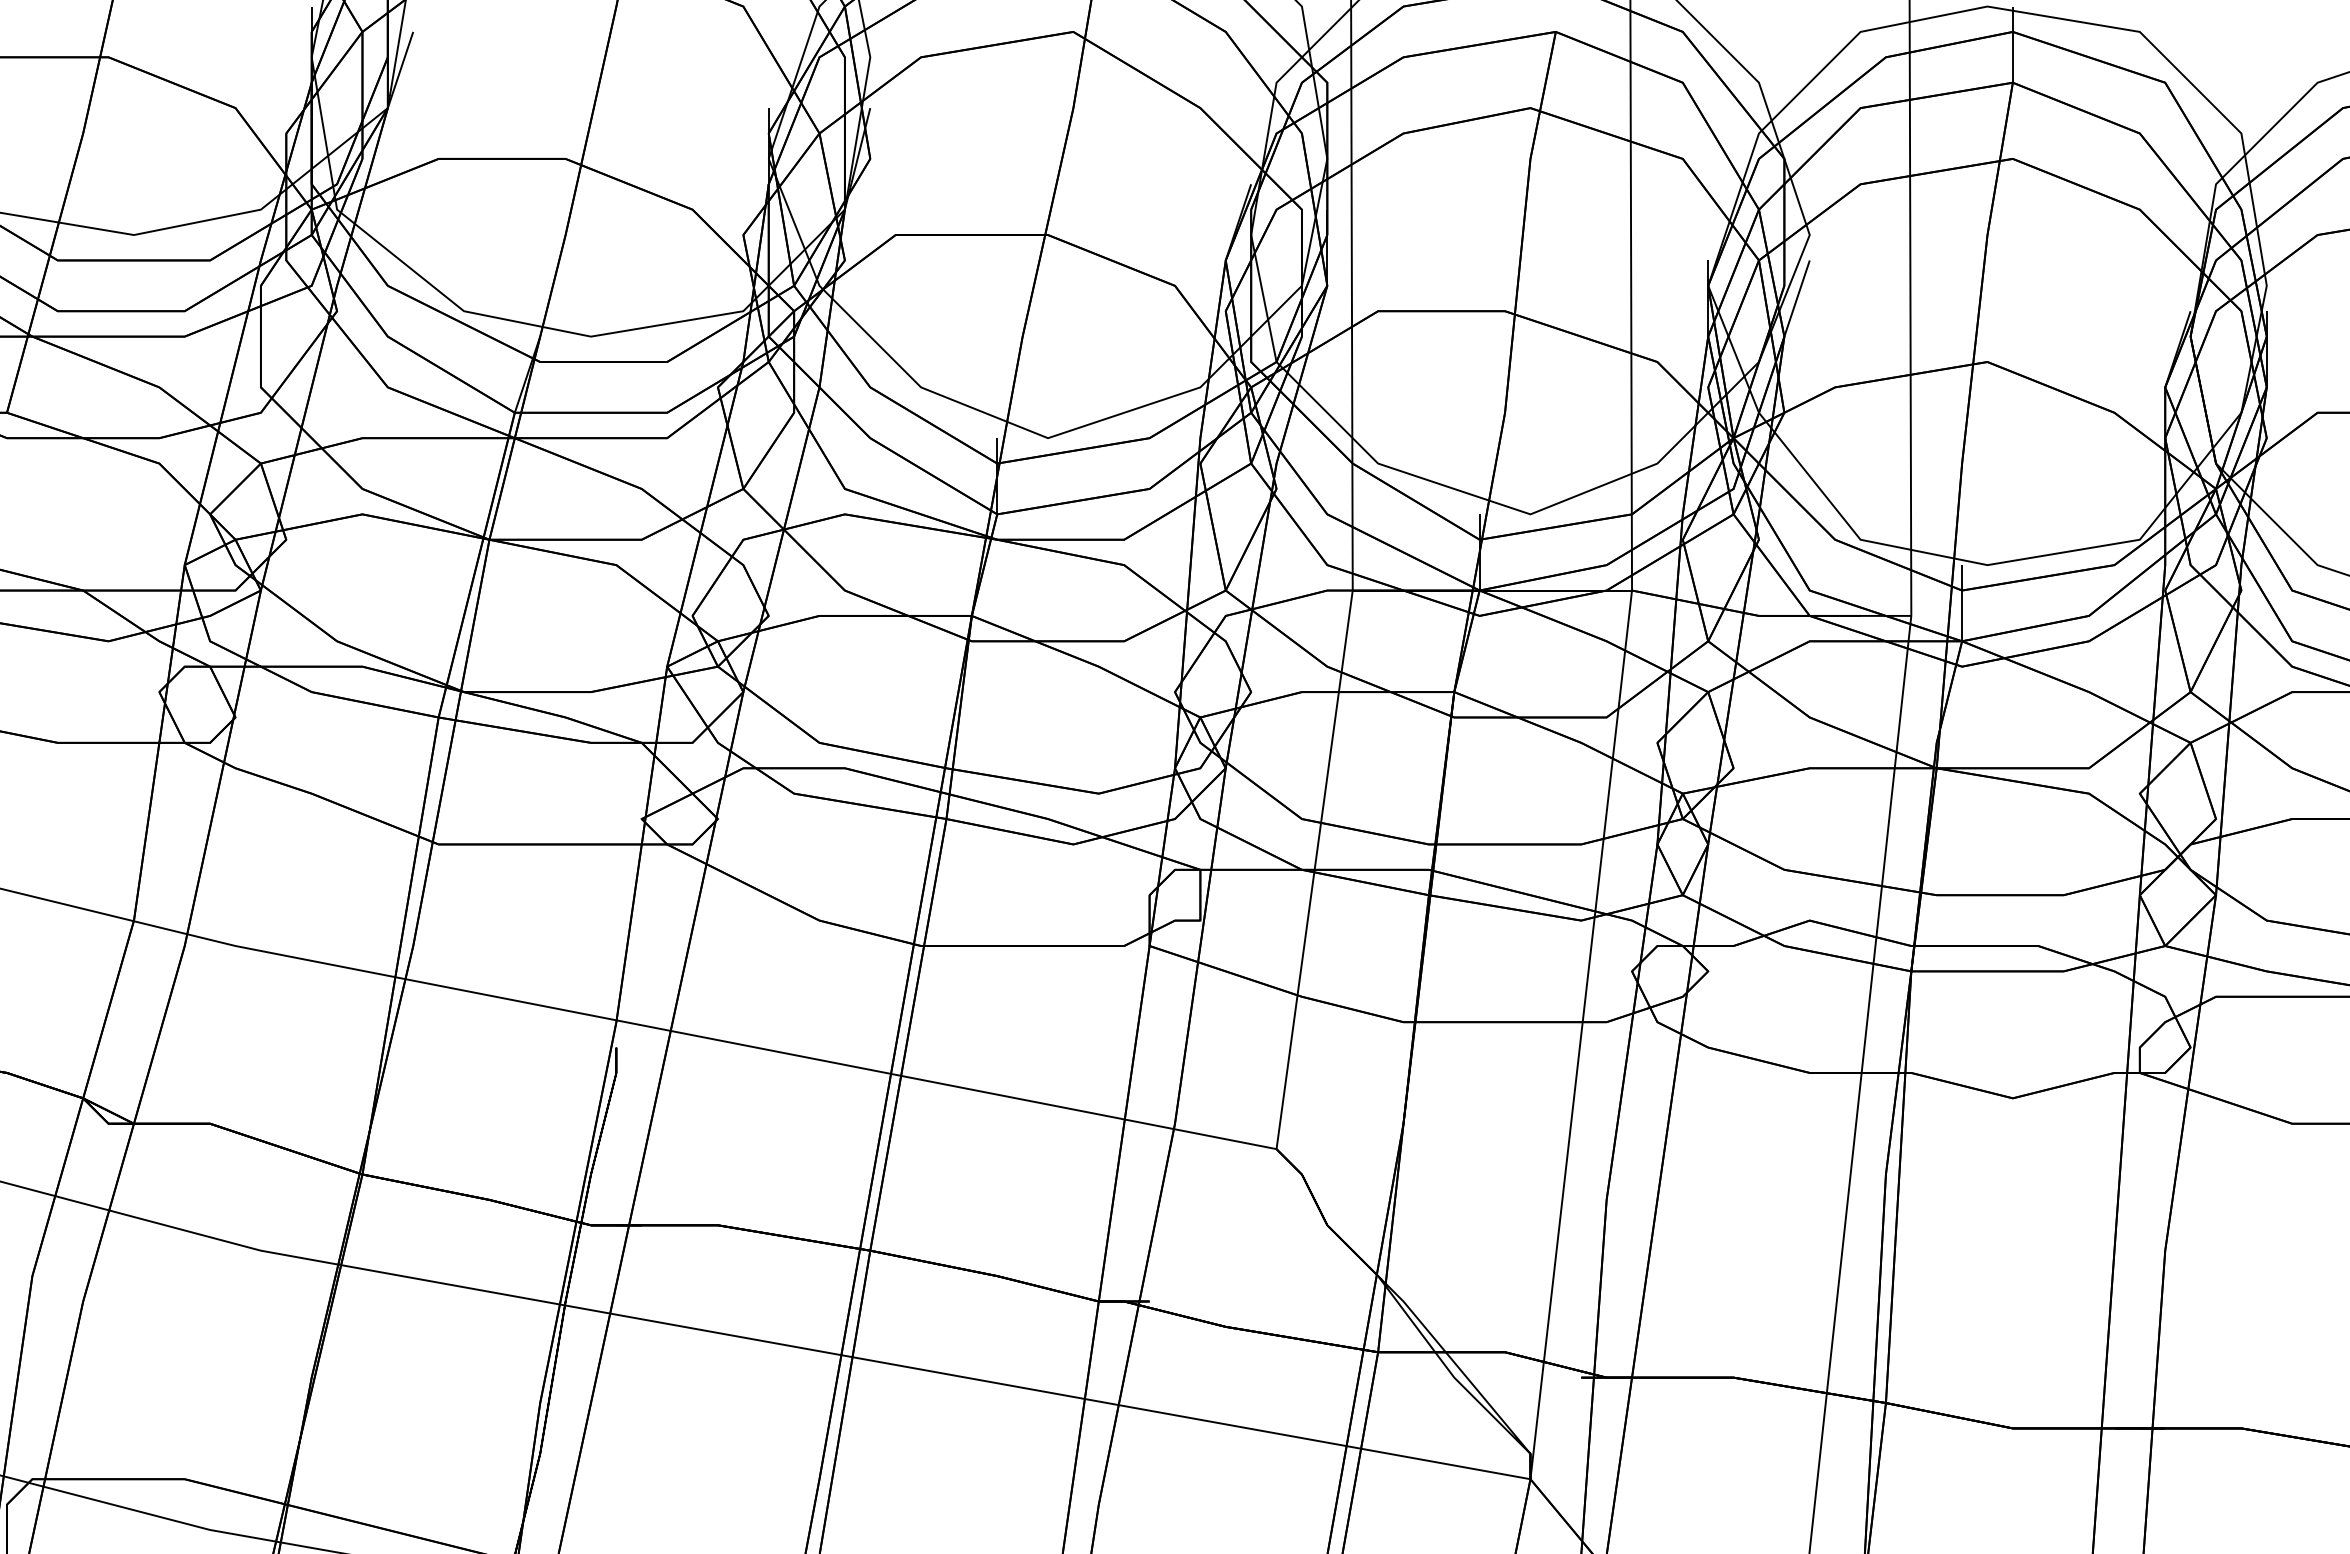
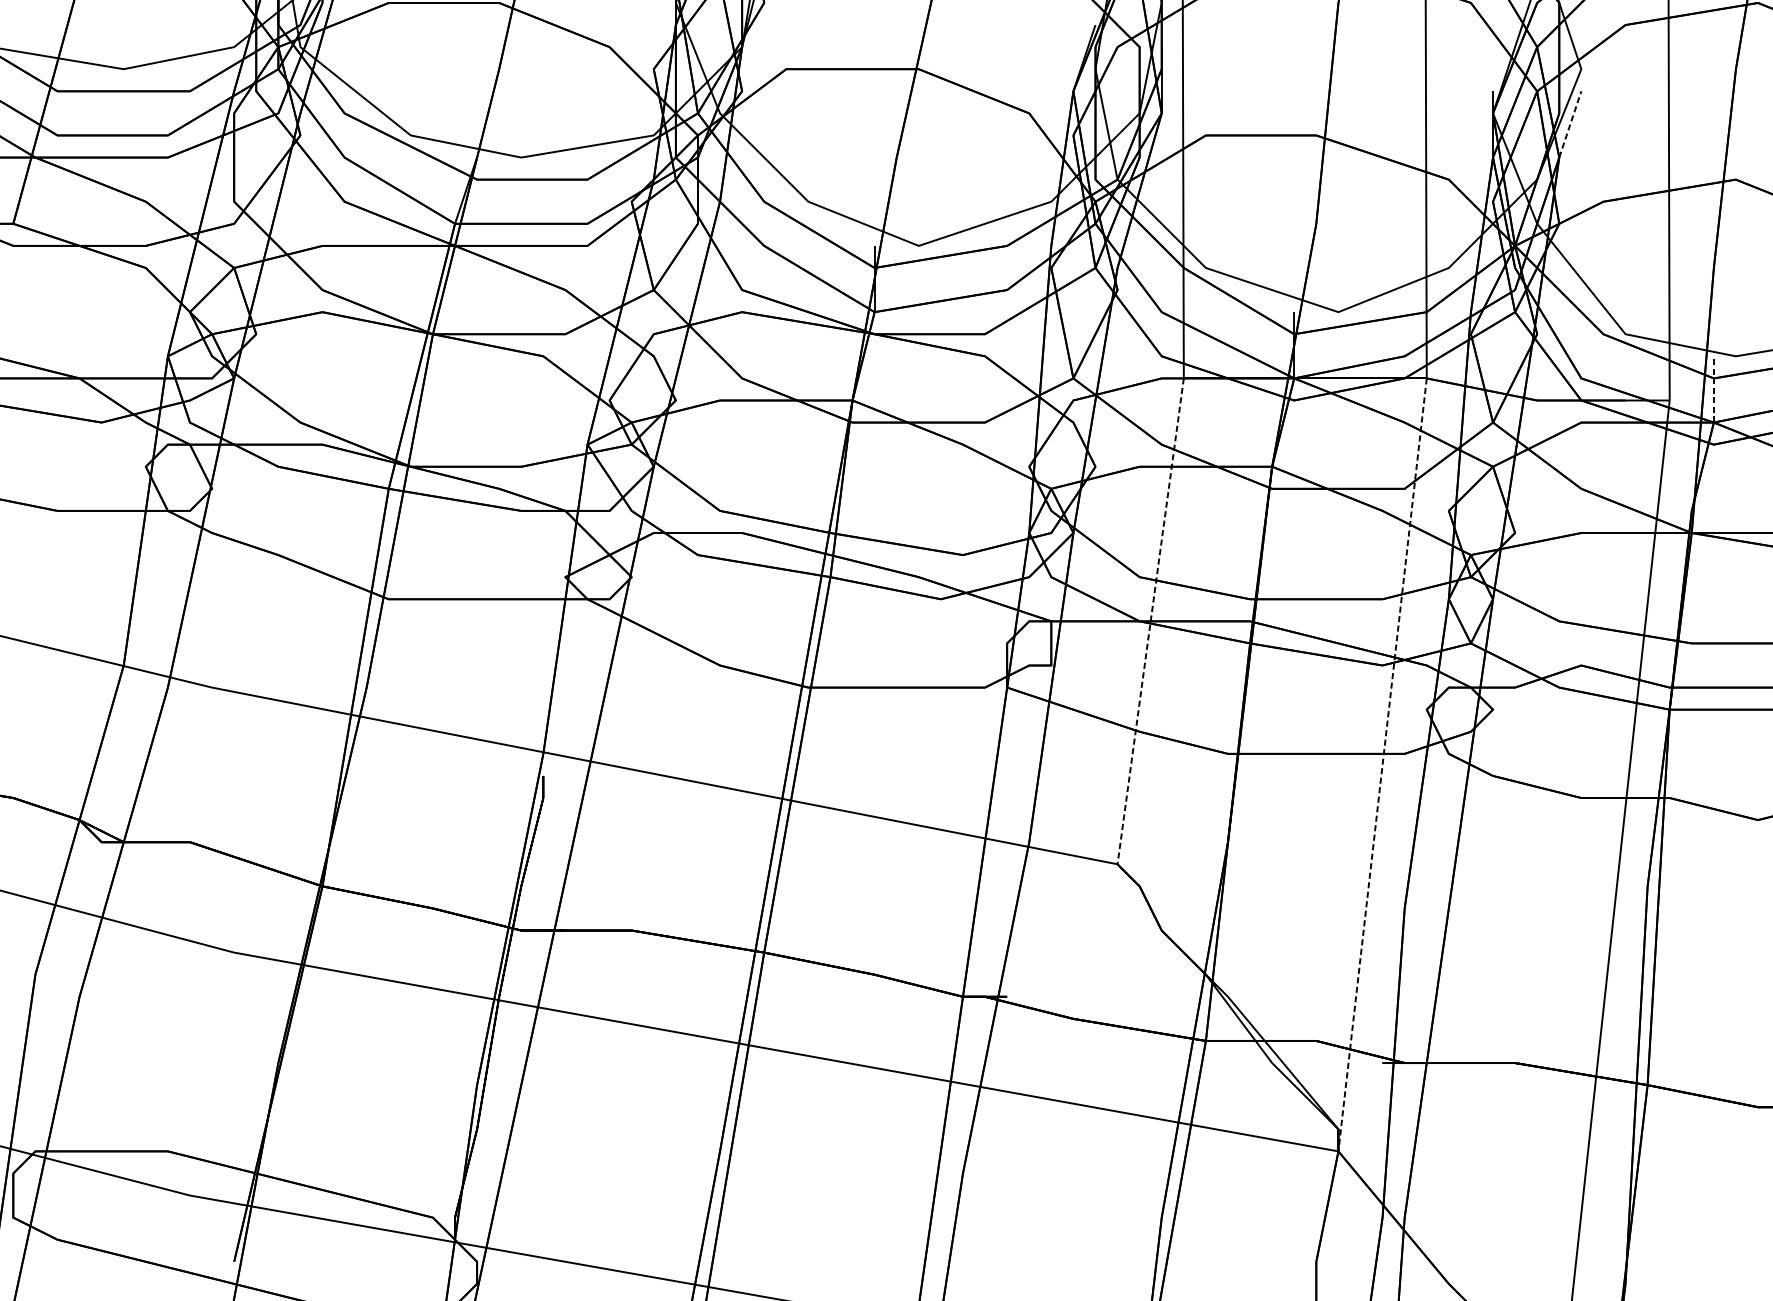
line: (1797, 298) -> (1570, 124), solid -> dashed
line: (1962, 602) -> (1714, 388), solid -> dashed
line: (1314, 869) -> (1150, 621), solid -> dashed
line: (1581, 1035) -> (1382, 765), solid -> dashed

